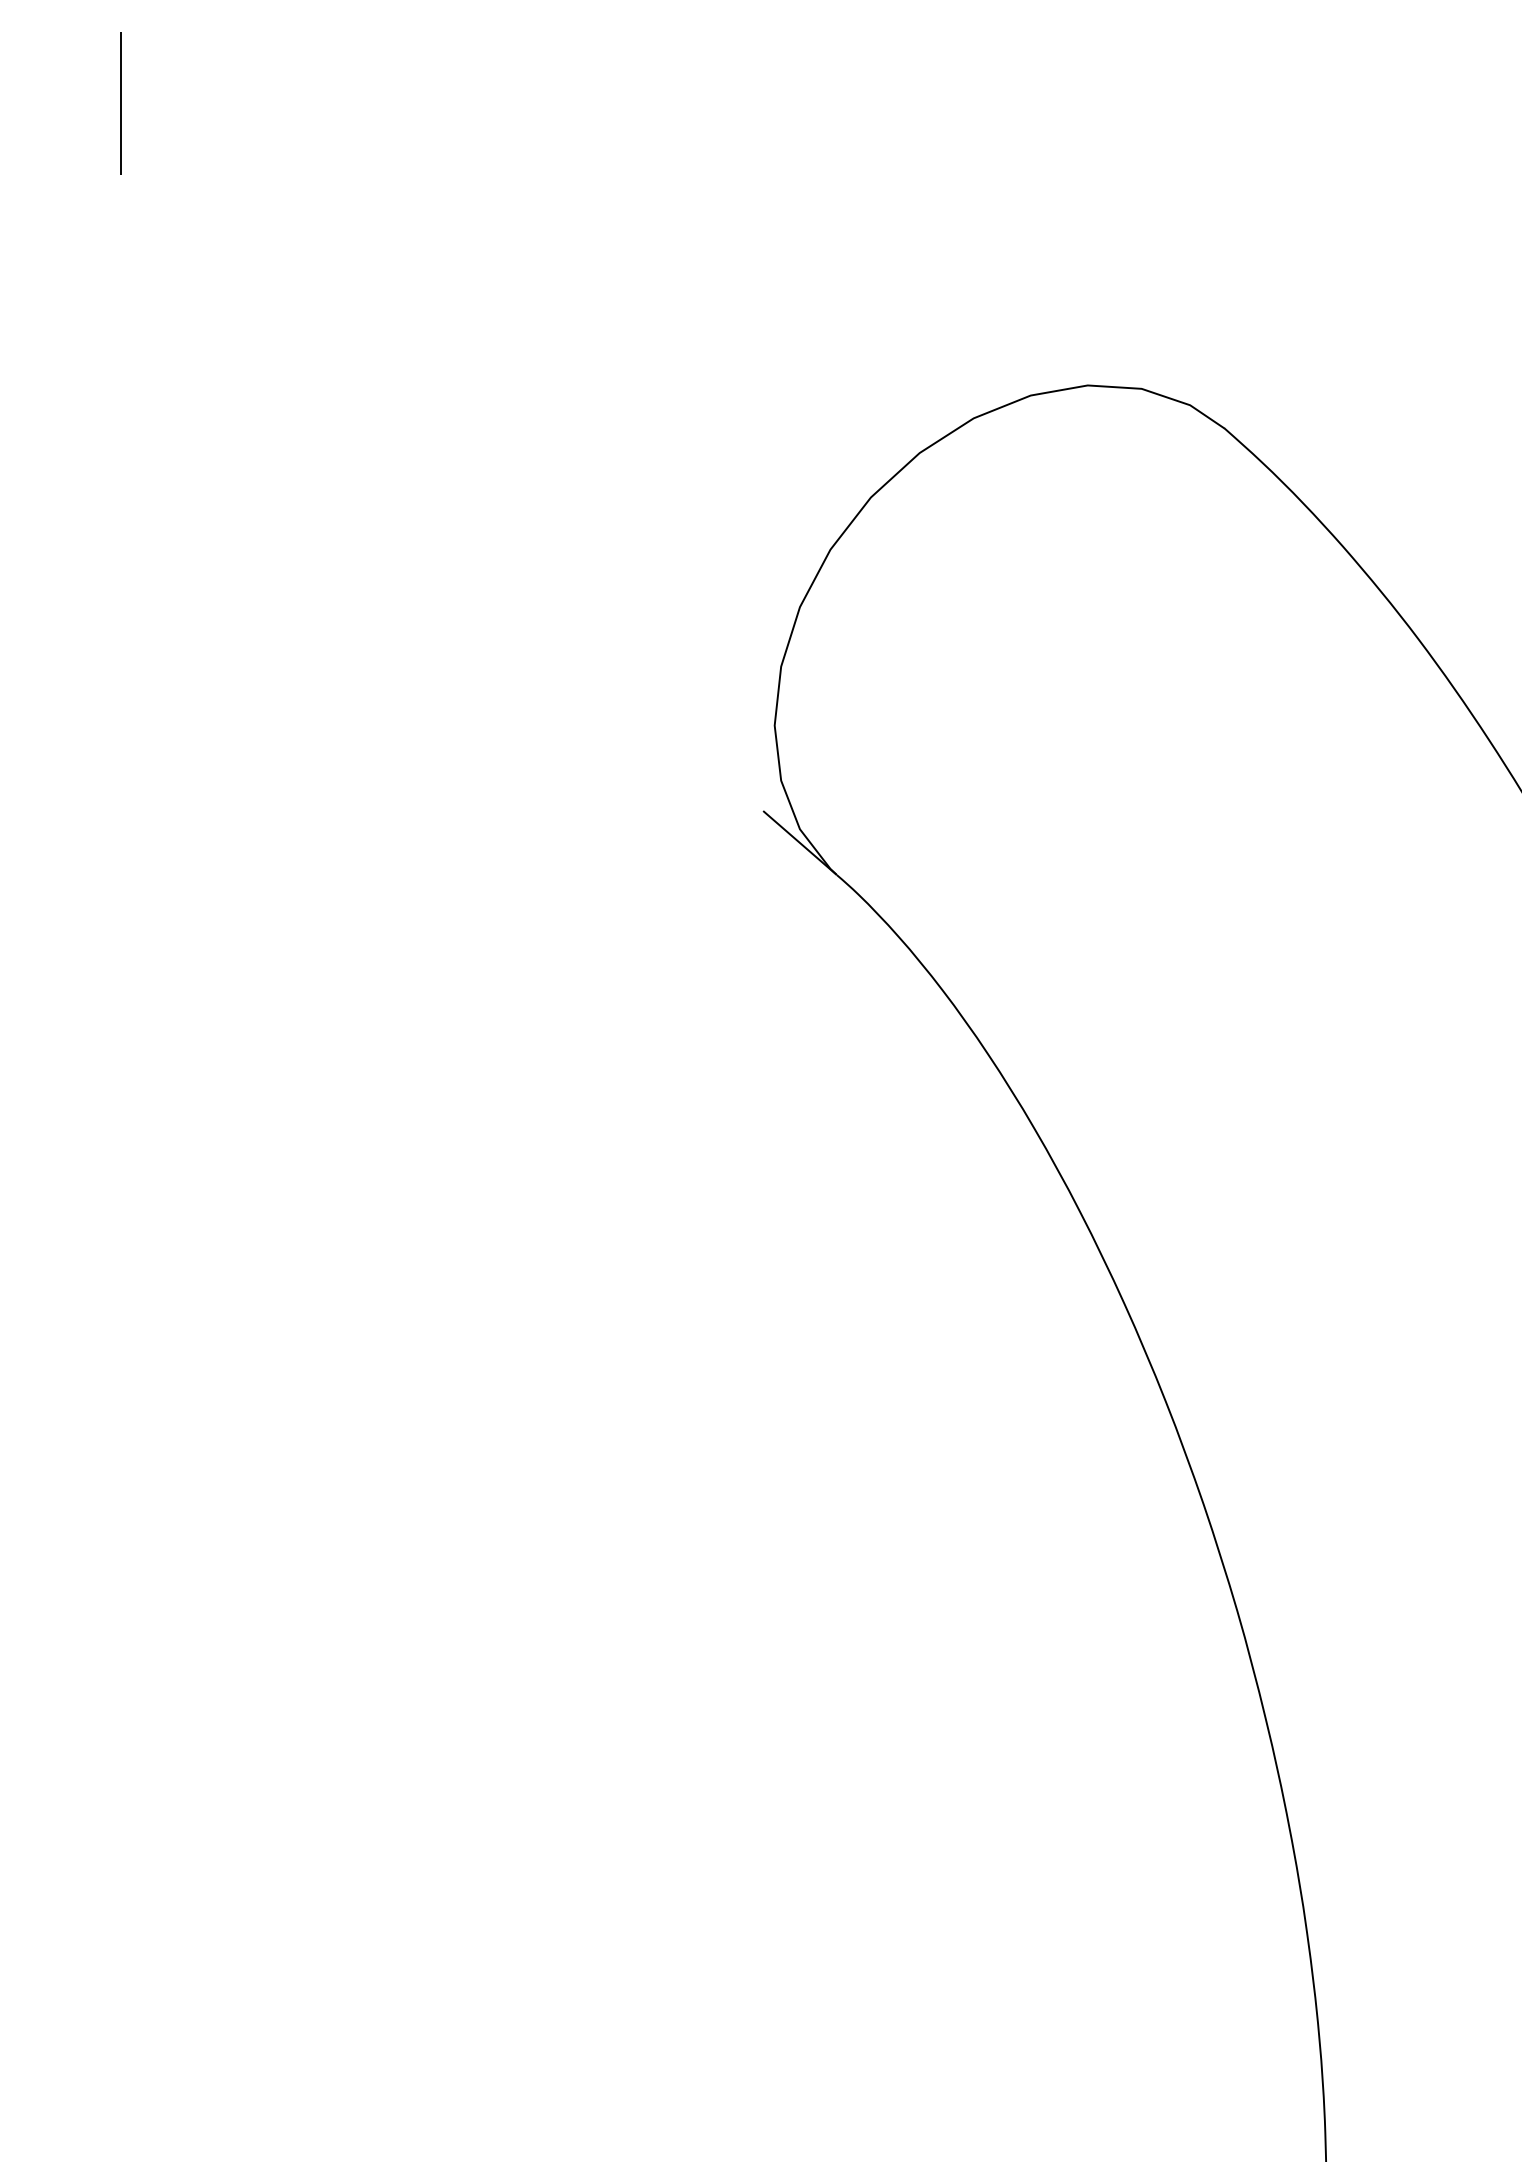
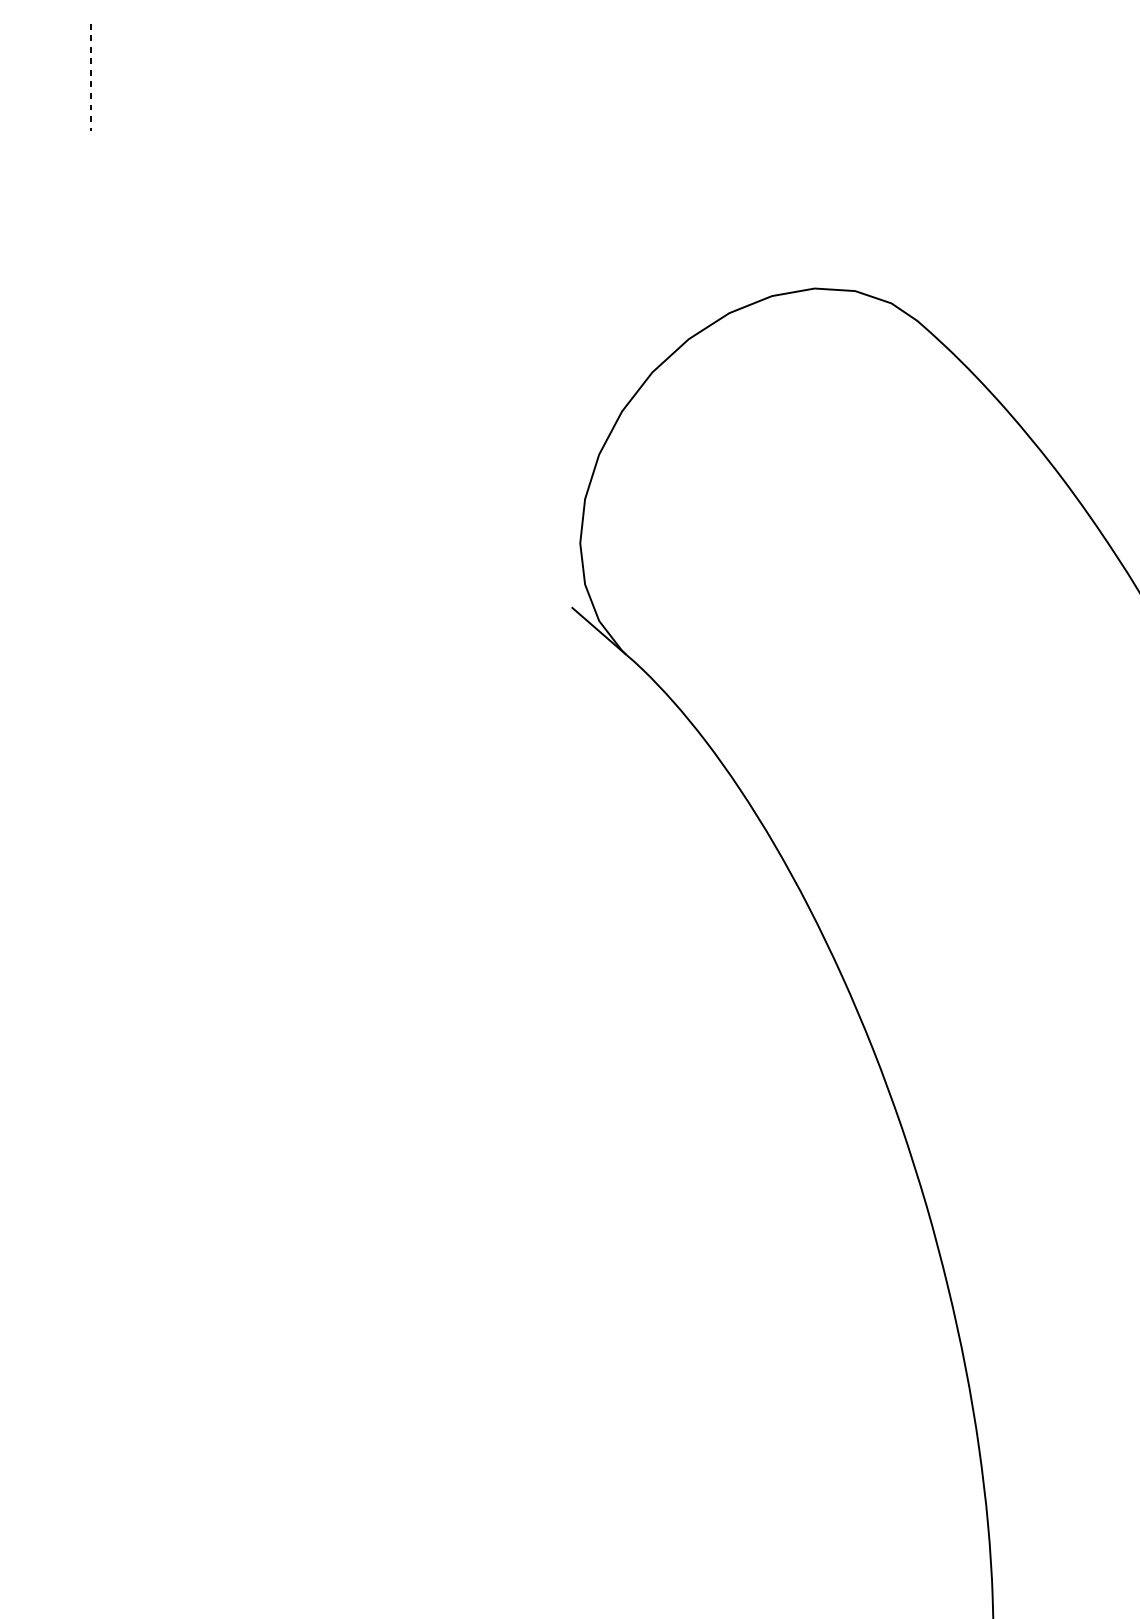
line: (121, 103) -> (91, 77), solid -> dashed

